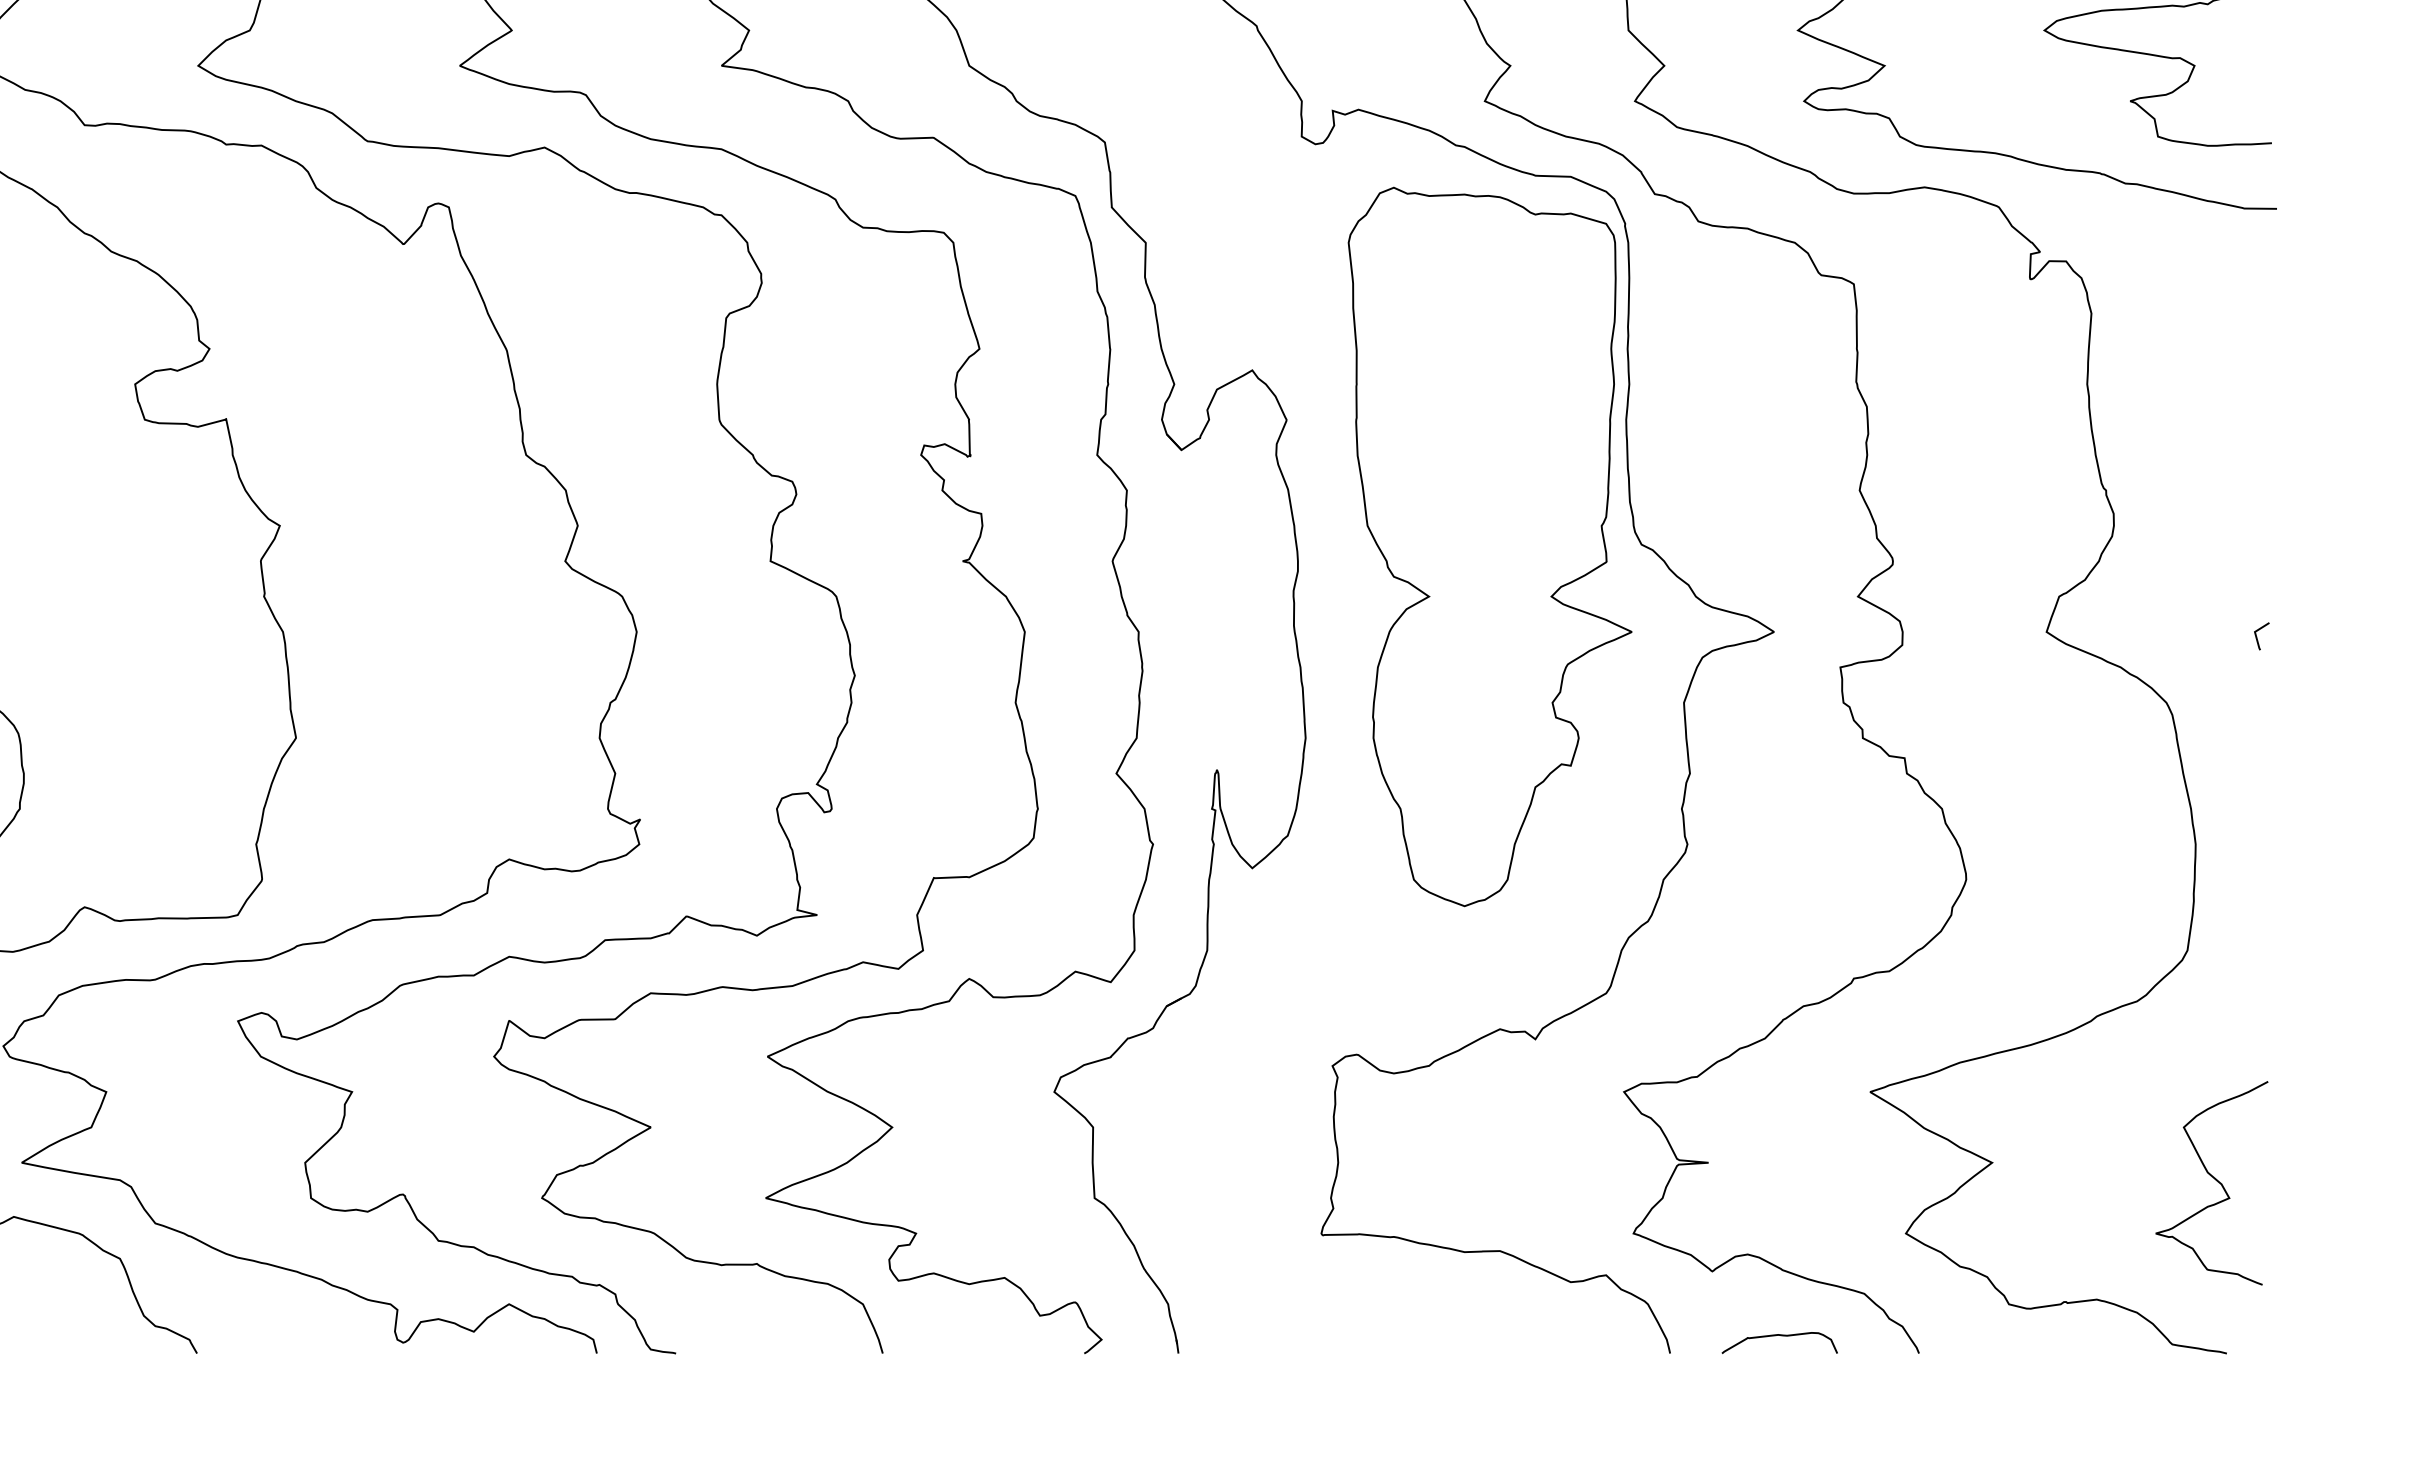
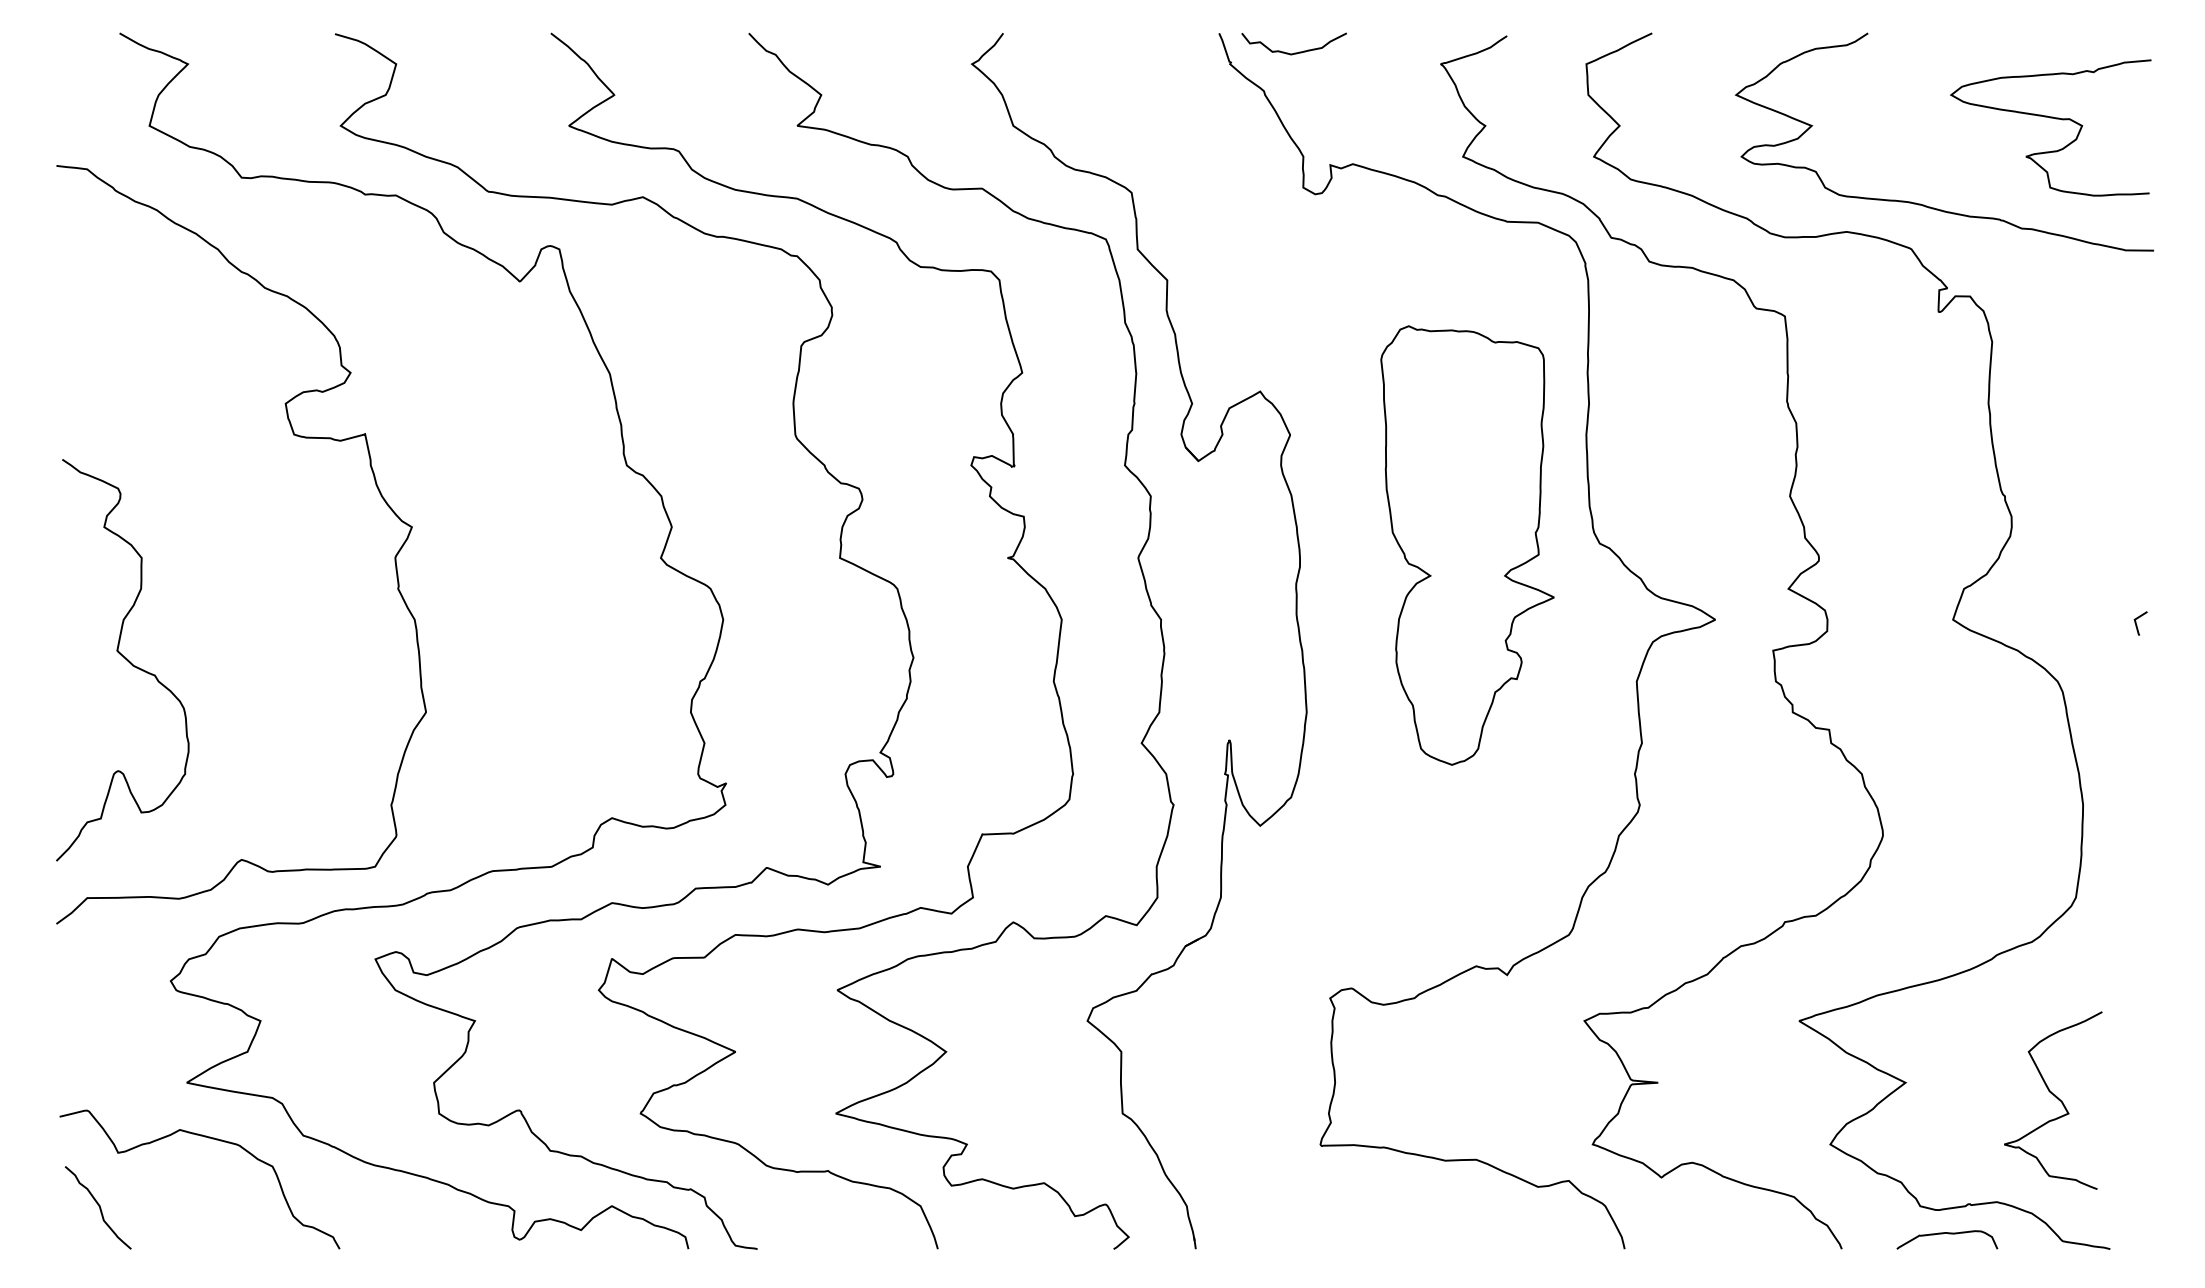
part: (1489, 546) -> (1467, 545), size x0.7
curve: (2214, 1179) -> (2055, 1097), moved
curve: (1781, 1336) -> (1948, 1234), moved

